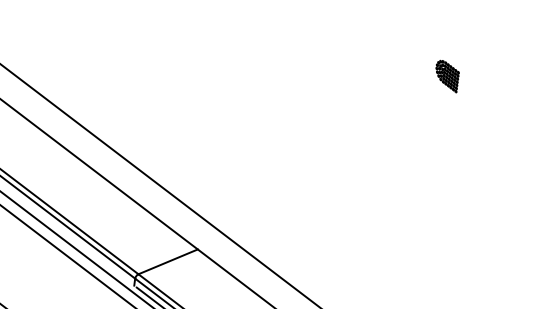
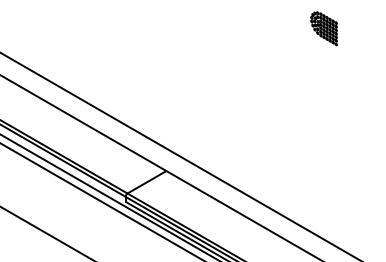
part: (446, 75) -> (323, 28), size x1.6

